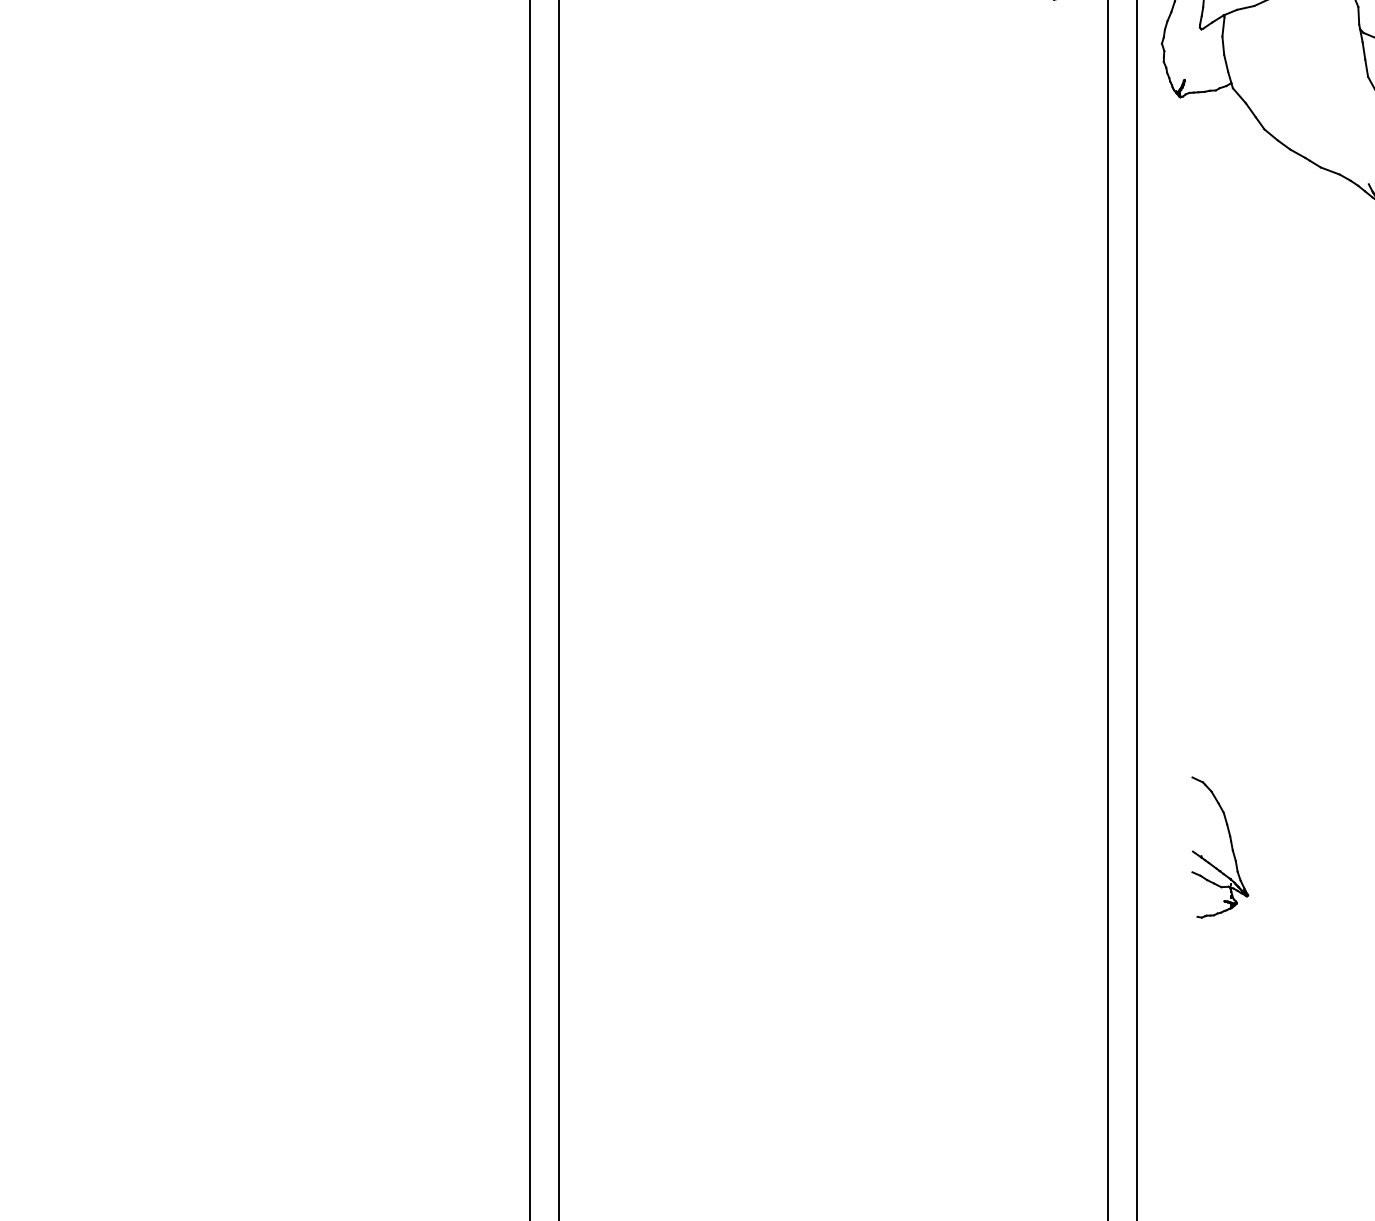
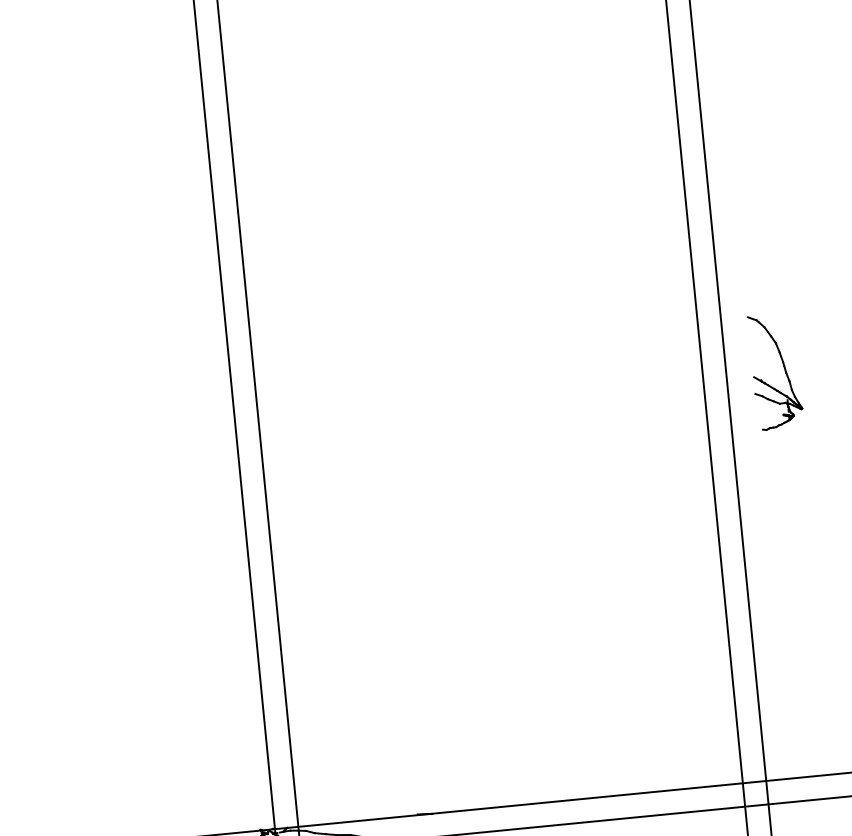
part: (1230, 844) -> (783, 368), moved

